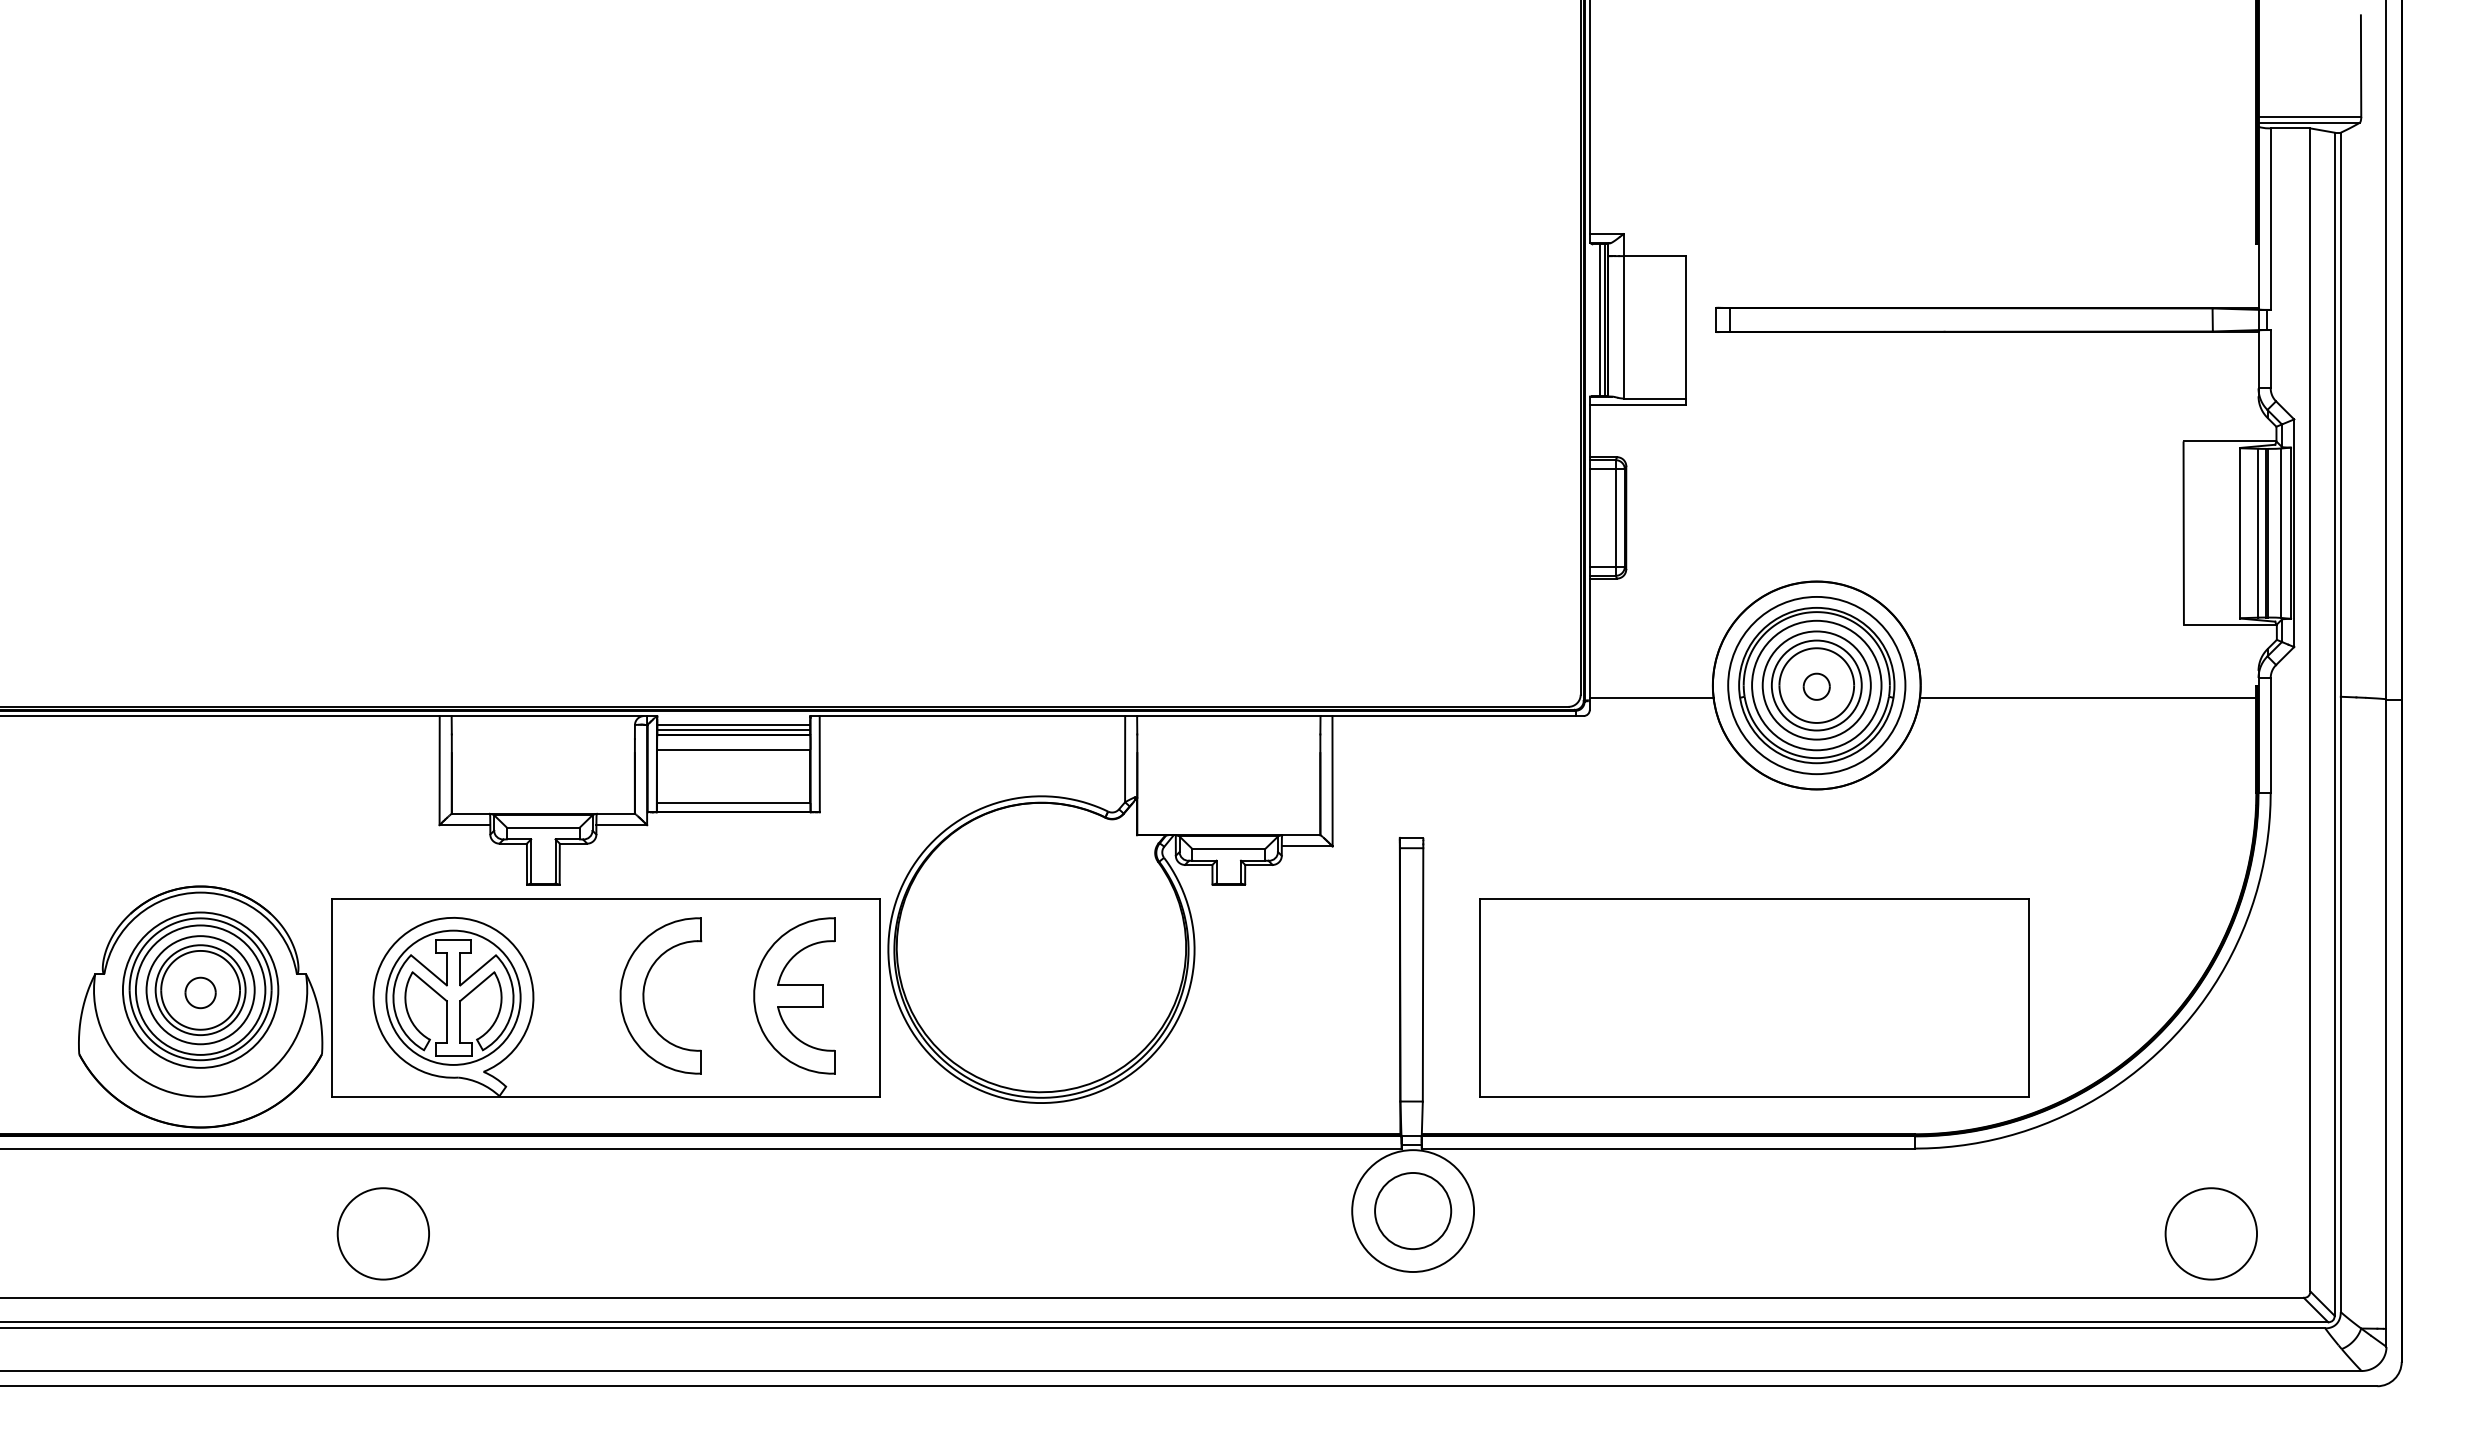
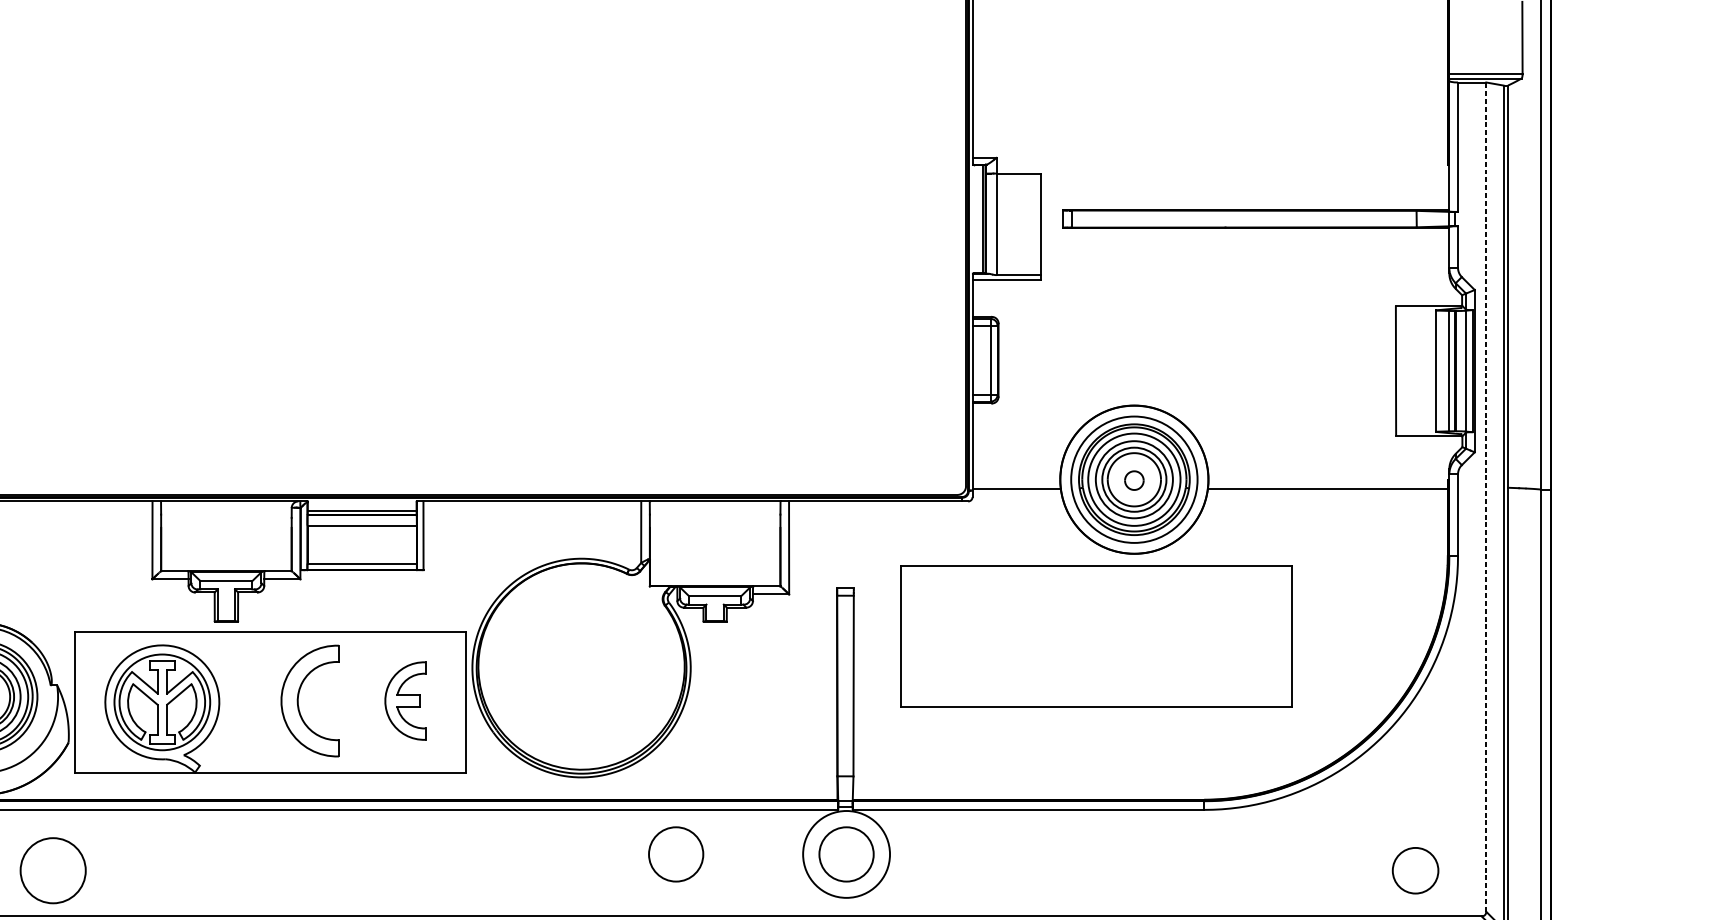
line: (1599, 319) -> (979, 218), removed
line: (2310, 709) -> (1486, 496), solid -> dashed
line: (733, 725) -> (361, 508), removed
part: (794, 995) -> (405, 700), size x0.7
part: (1754, 997) -> (1097, 636), moved
circle: (1174, 1210) -> (676, 854), added
circle: (382, 1233) -> (52, 870), moved
circle: (2210, 1233) -> (1415, 870), size x0.7

